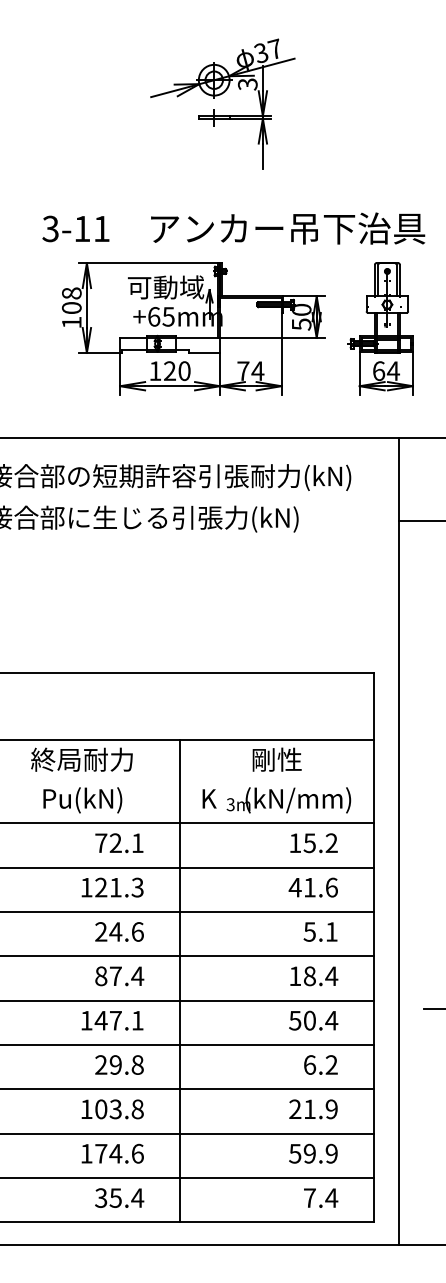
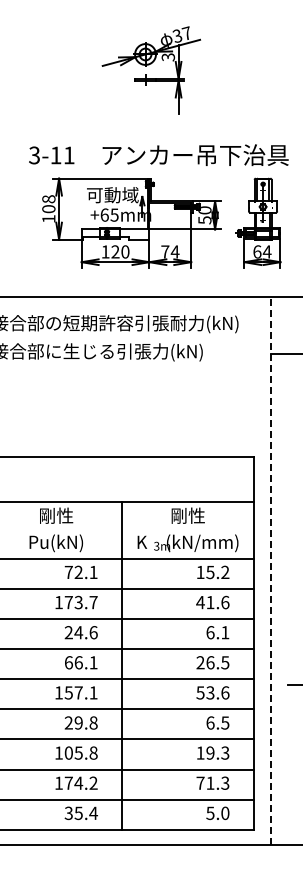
text: (81, 759) -> (55, 515), 終局耐力 -> 剛性
line: (398, 841) -> (270, 571), solid -> dashed
text: (118, 887) -> (80, 602), 121.3 -> 173.7
text: (309, 931) -> (210, 632), 5.1 -> 6.1
text: (118, 975) -> (80, 662), 87.4 -> 66.1
text: (312, 975) -> (212, 662), 18.4 -> 26.5
text: (100, 1020) -> (68, 692), 147.1 -> 157.1
text: (320, 1020) -> (217, 692), 50.4 -> 53.6
text: (332, 1064) -> (225, 722), 6.2 -> 6.5
text: (115, 1108) -> (78, 752), 103.8 -> 105.8
text: (312, 1108) -> (212, 752), 21.9 -> 19.3
text: (137, 1152) -> (93, 782), 174.6 -> 174.2
text: (312, 1152) -> (212, 782), 59.9 -> 71.3
text: (320, 1198) -> (217, 813), 7.4 -> 5.0

